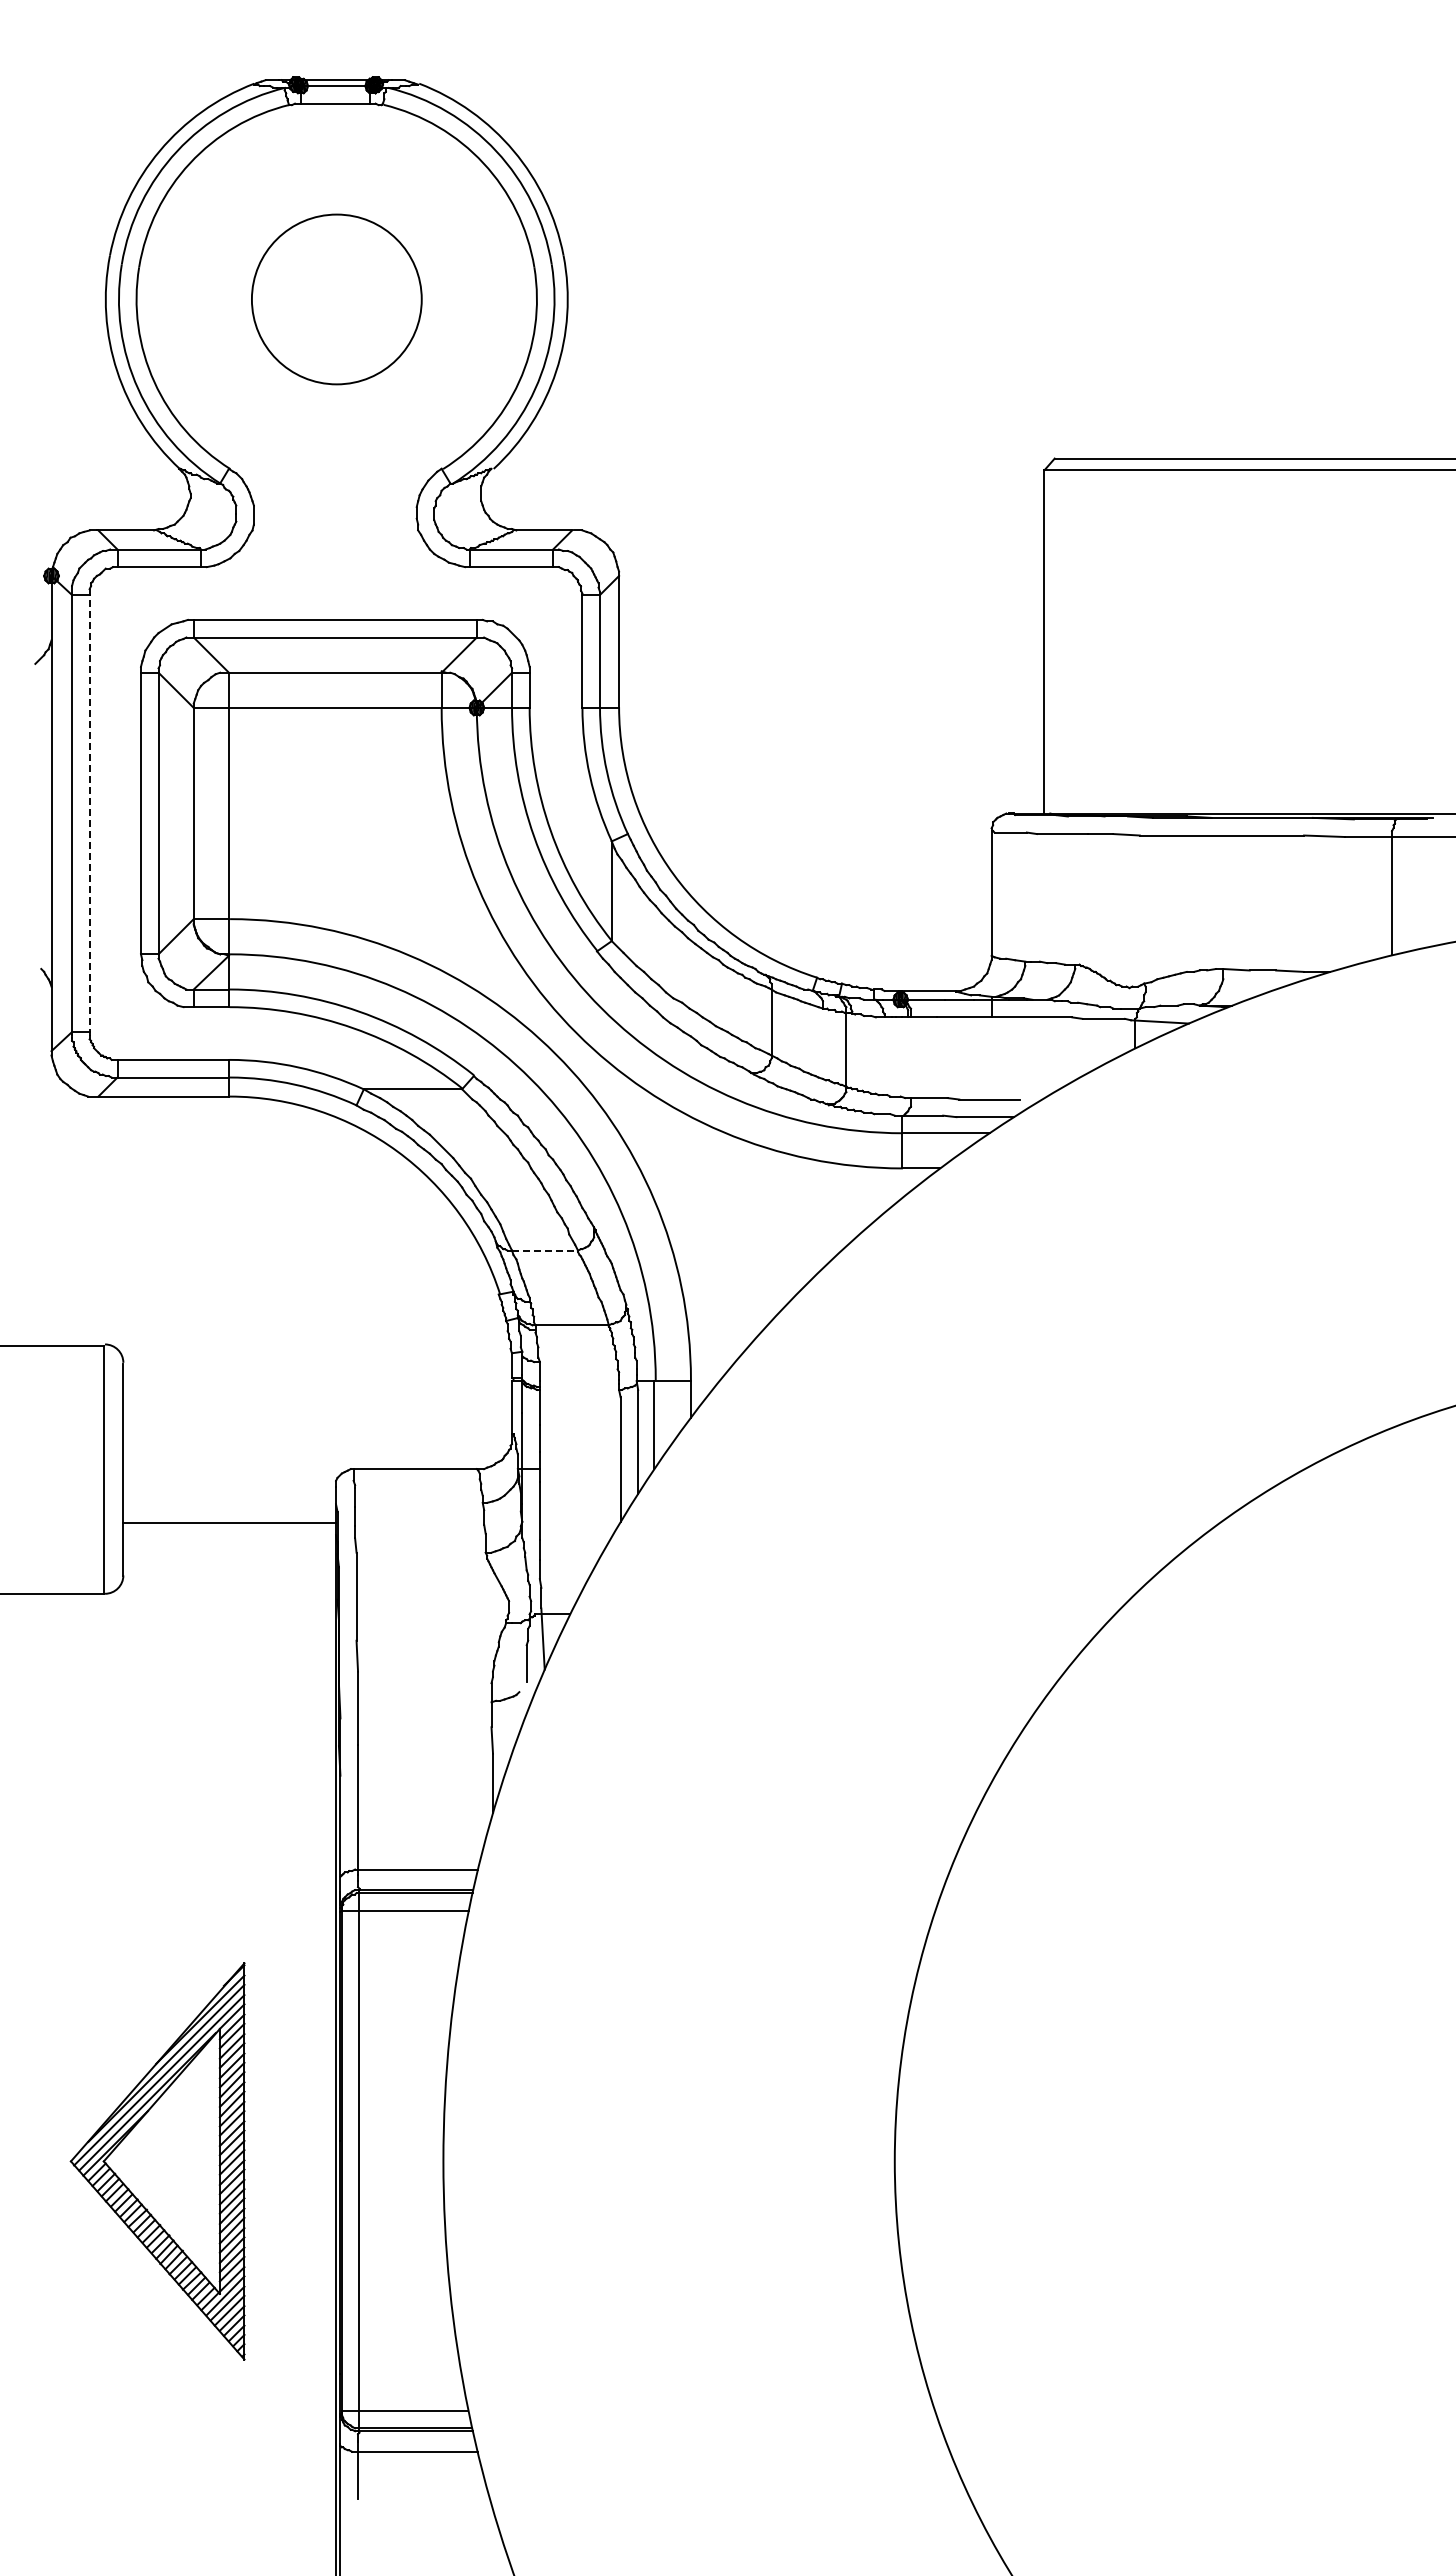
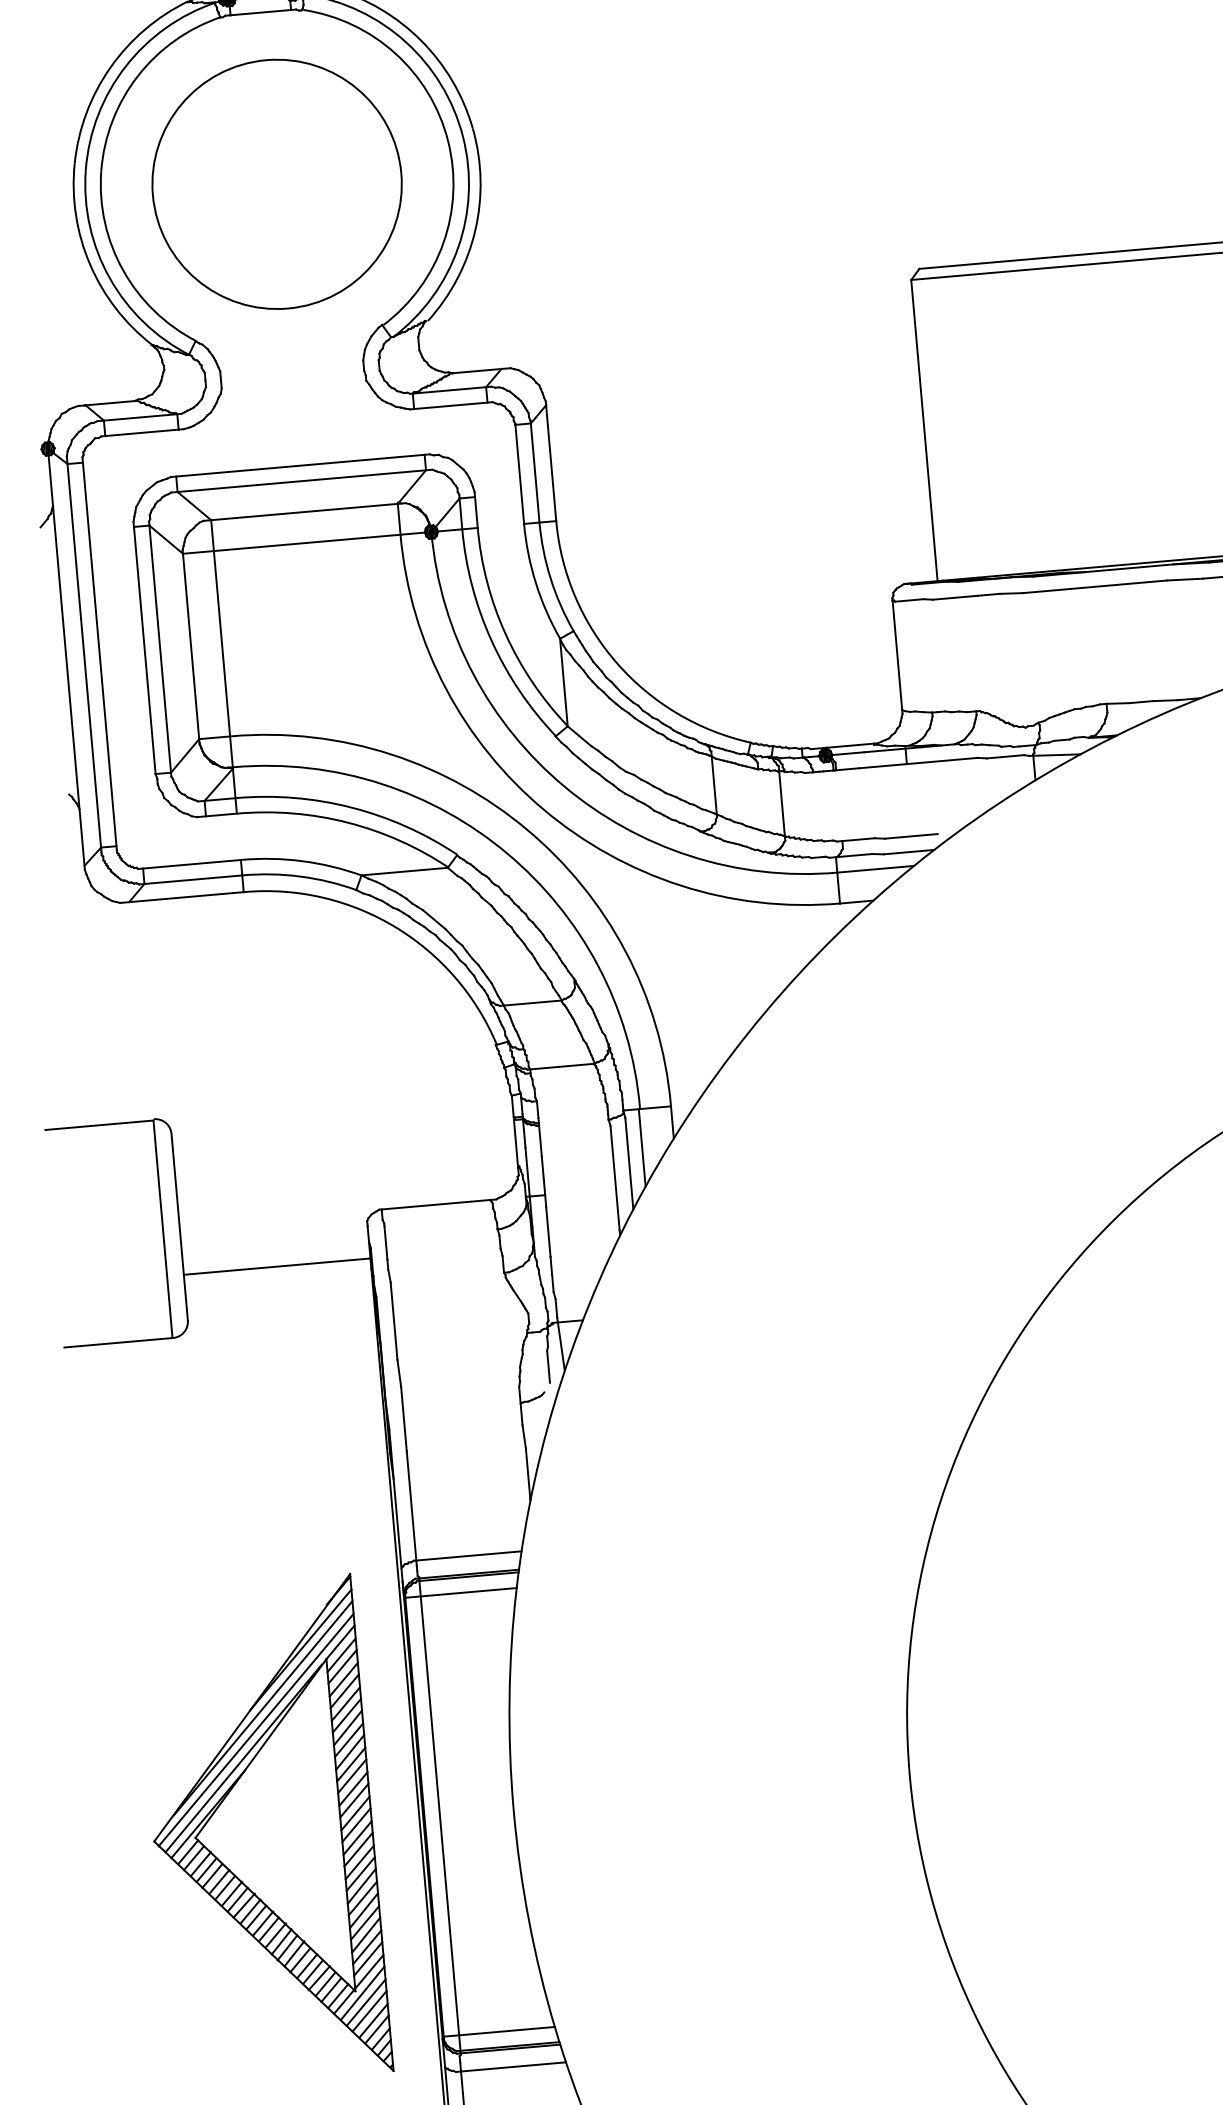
part: (336, 299) -> (276, 184), size x1.67
line: (89, 812) -> (99, 653), dashed -> solid
line: (545, 1250) -> (533, 1002), dashed -> solid
part: (157, 2161) -> (262, 1832), size x1.43

